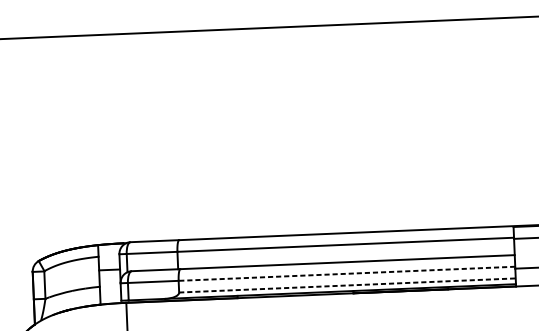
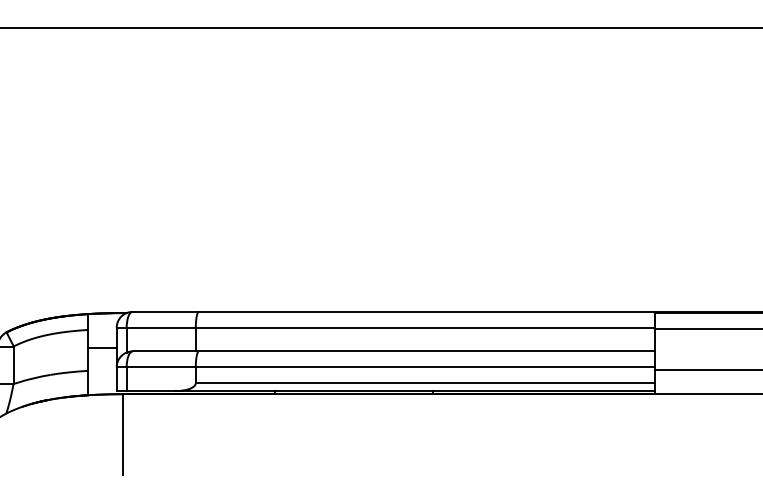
line: (346, 273) -> (424, 367), dashed -> solid
line: (347, 285) -> (425, 383), dashed -> solid

